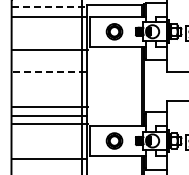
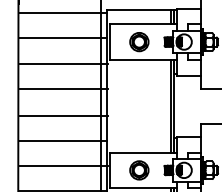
line: (49, 7) -> (62, 13), dashed -> solid
line: (49, 16) -> (62, 38), moved
line: (50, 72) -> (64, 89), dashed -> solid
line: (49, 106) -> (62, 115), moved
line: (49, 124) -> (62, 166), moved

